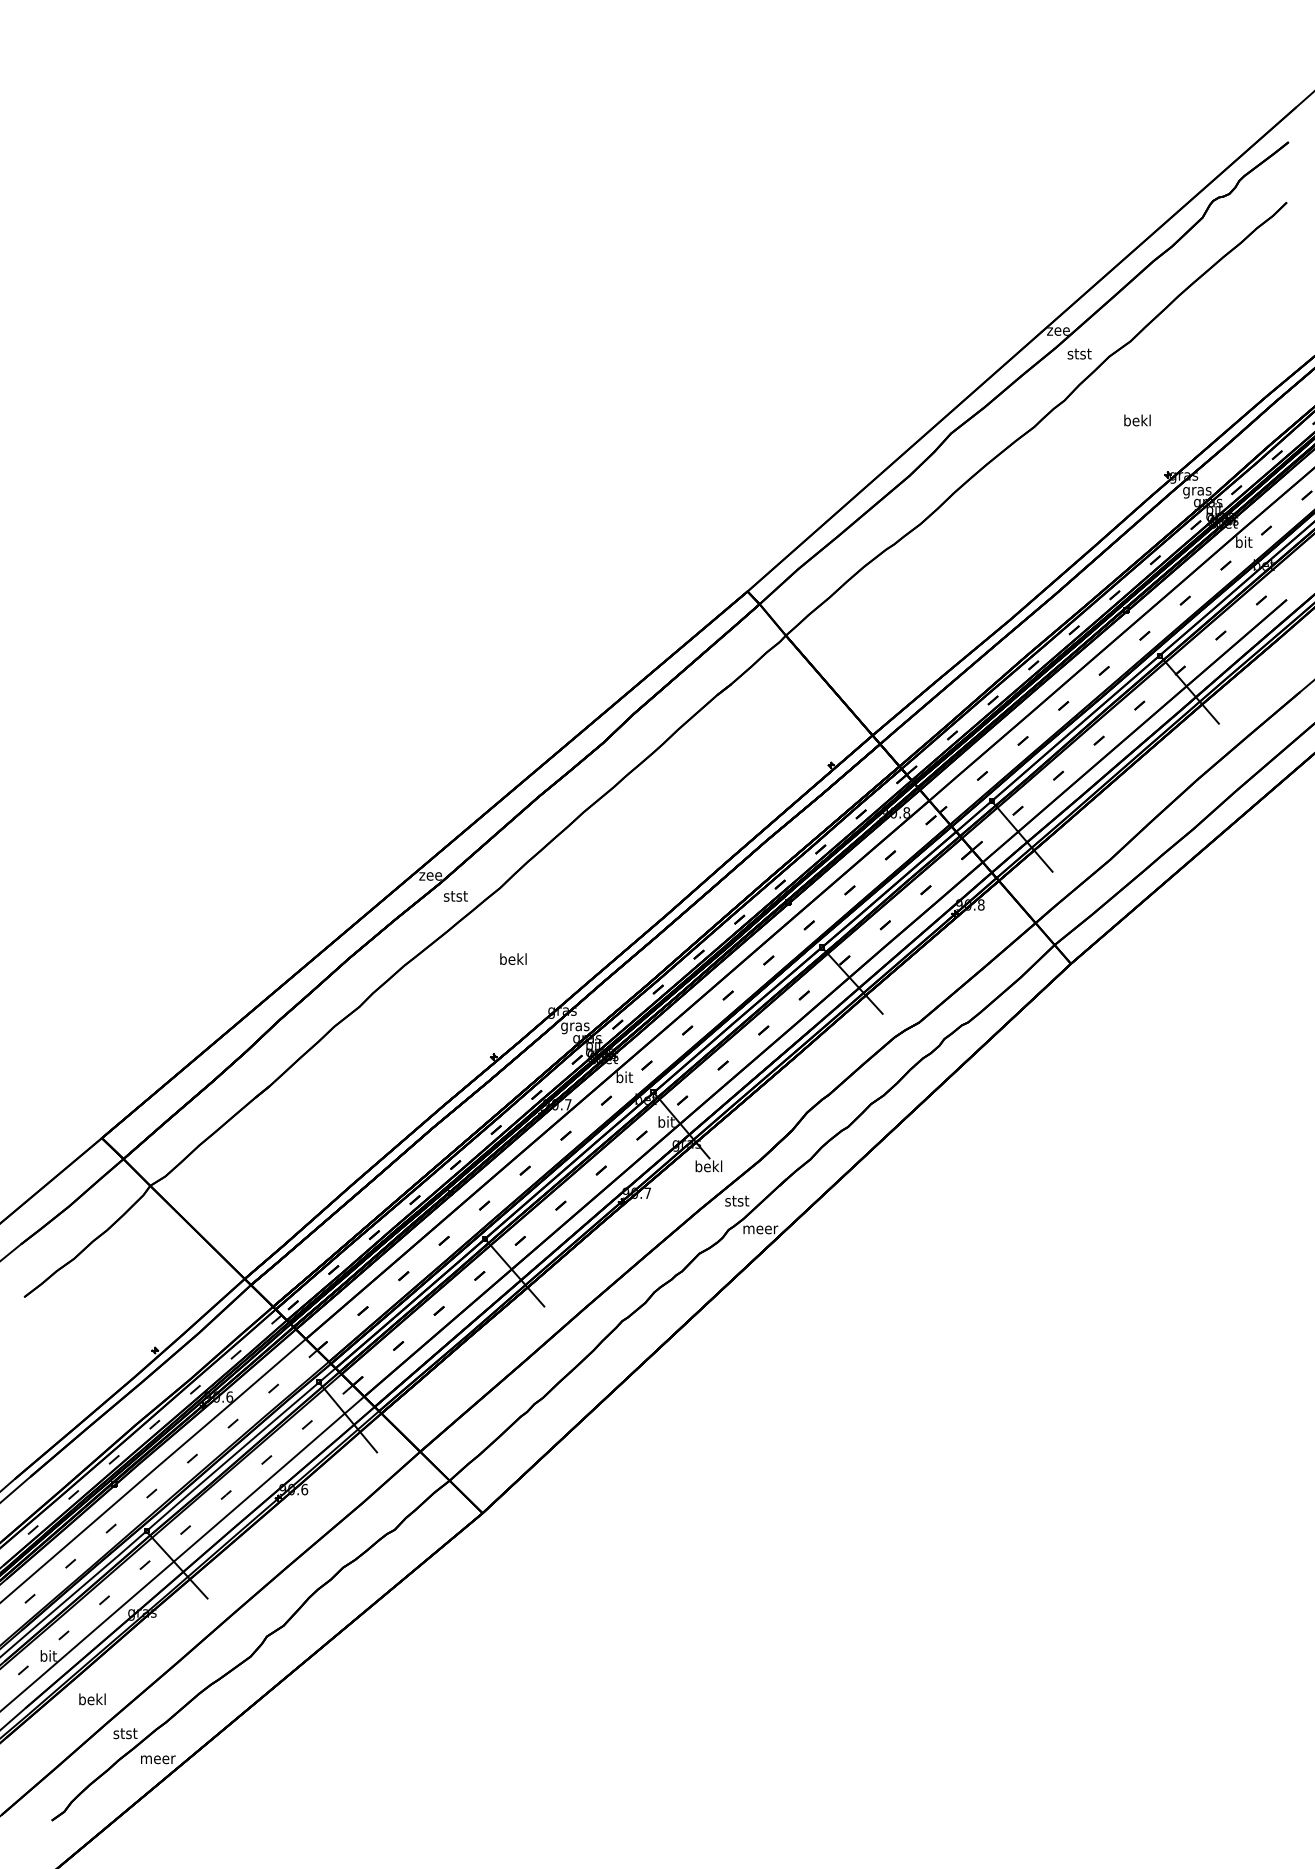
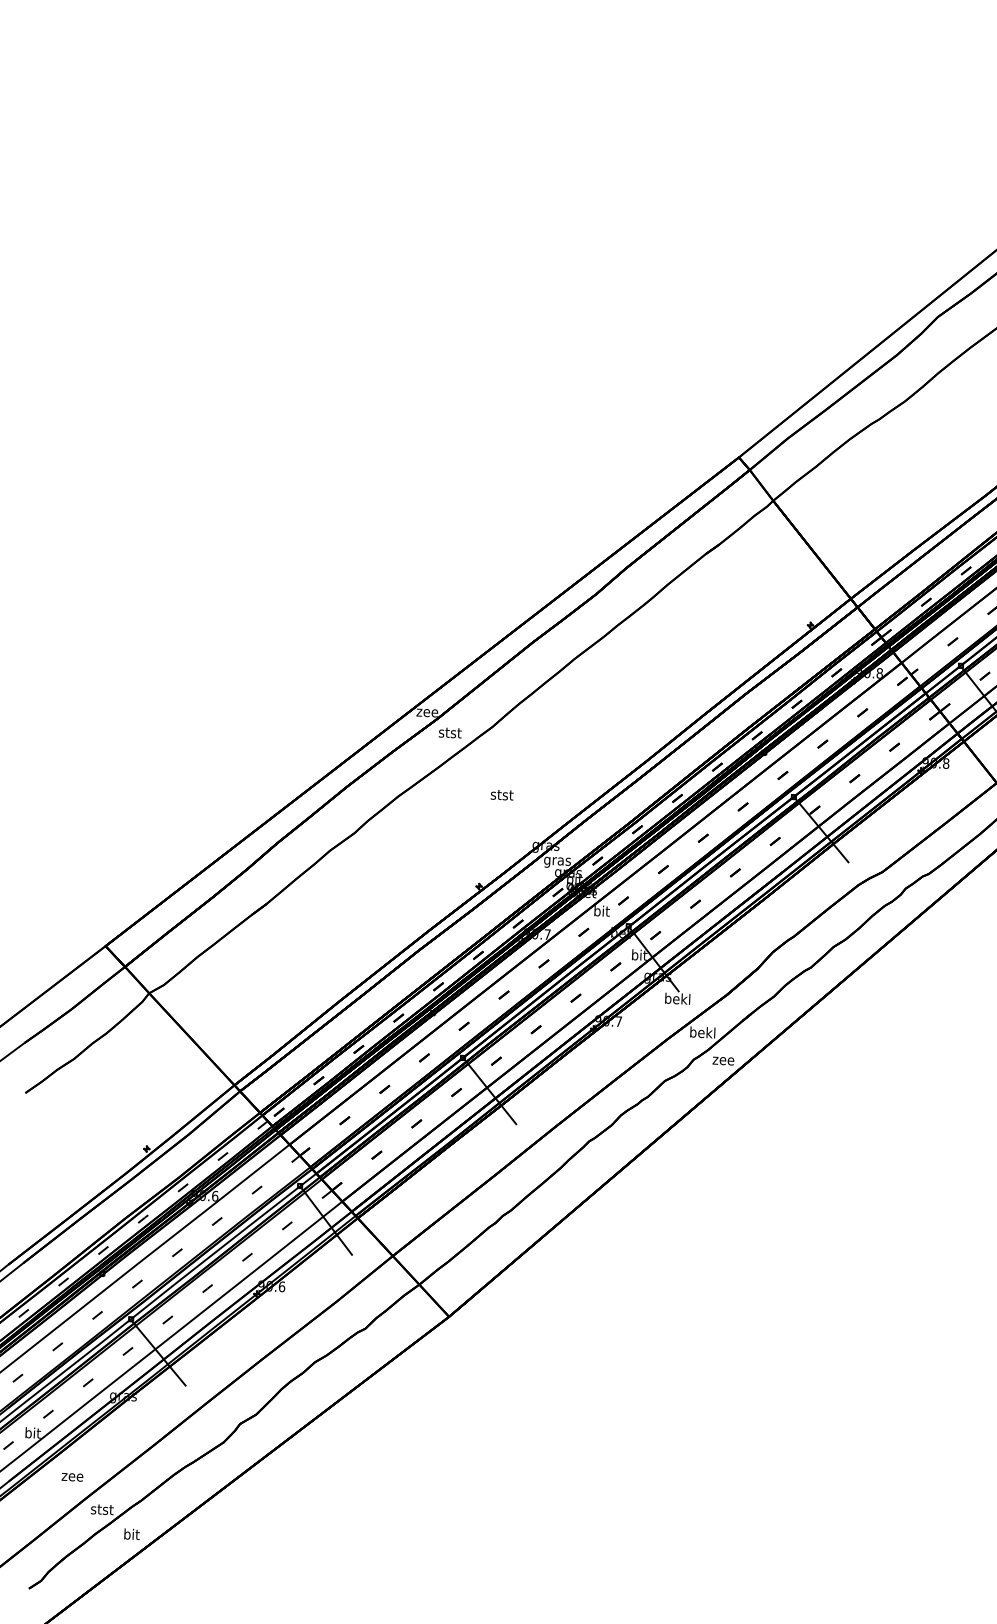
text: (513, 958) -> (502, 794), bekl -> stst
text: (736, 1200) -> (702, 1032), stst -> bekl
text: (760, 1229) -> (723, 1060), meer -> zee
text: (92, 1699) -> (72, 1476), bekl -> zee
text: (158, 1758) -> (132, 1534), meer -> bit

